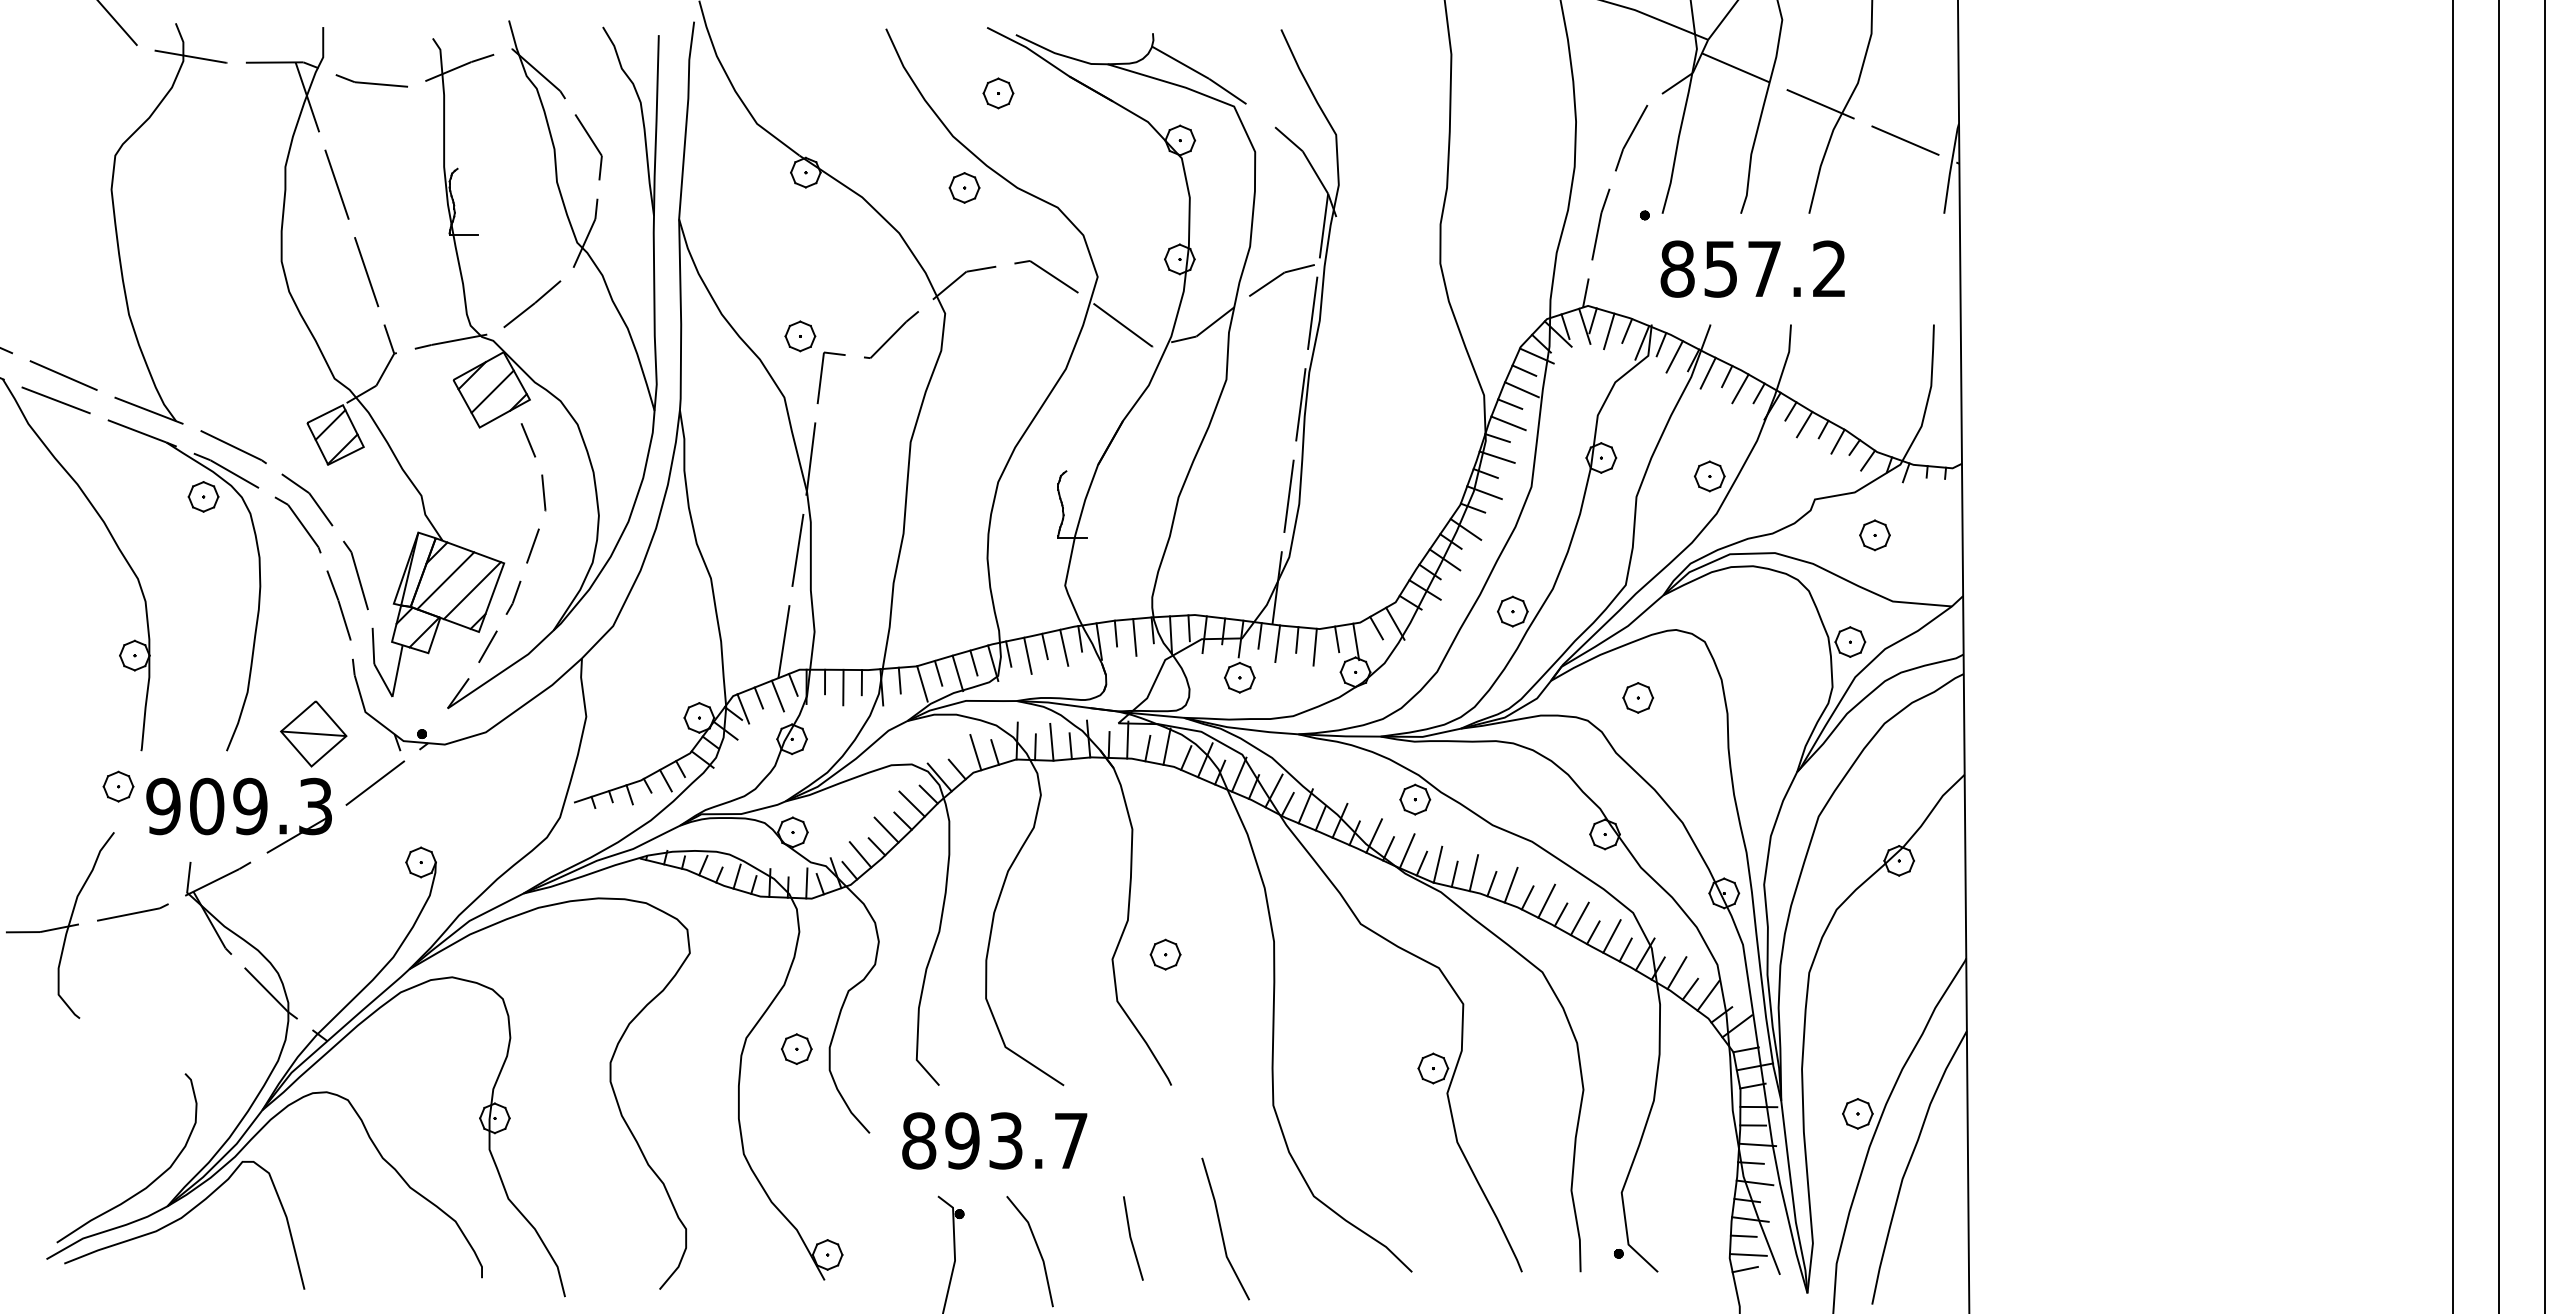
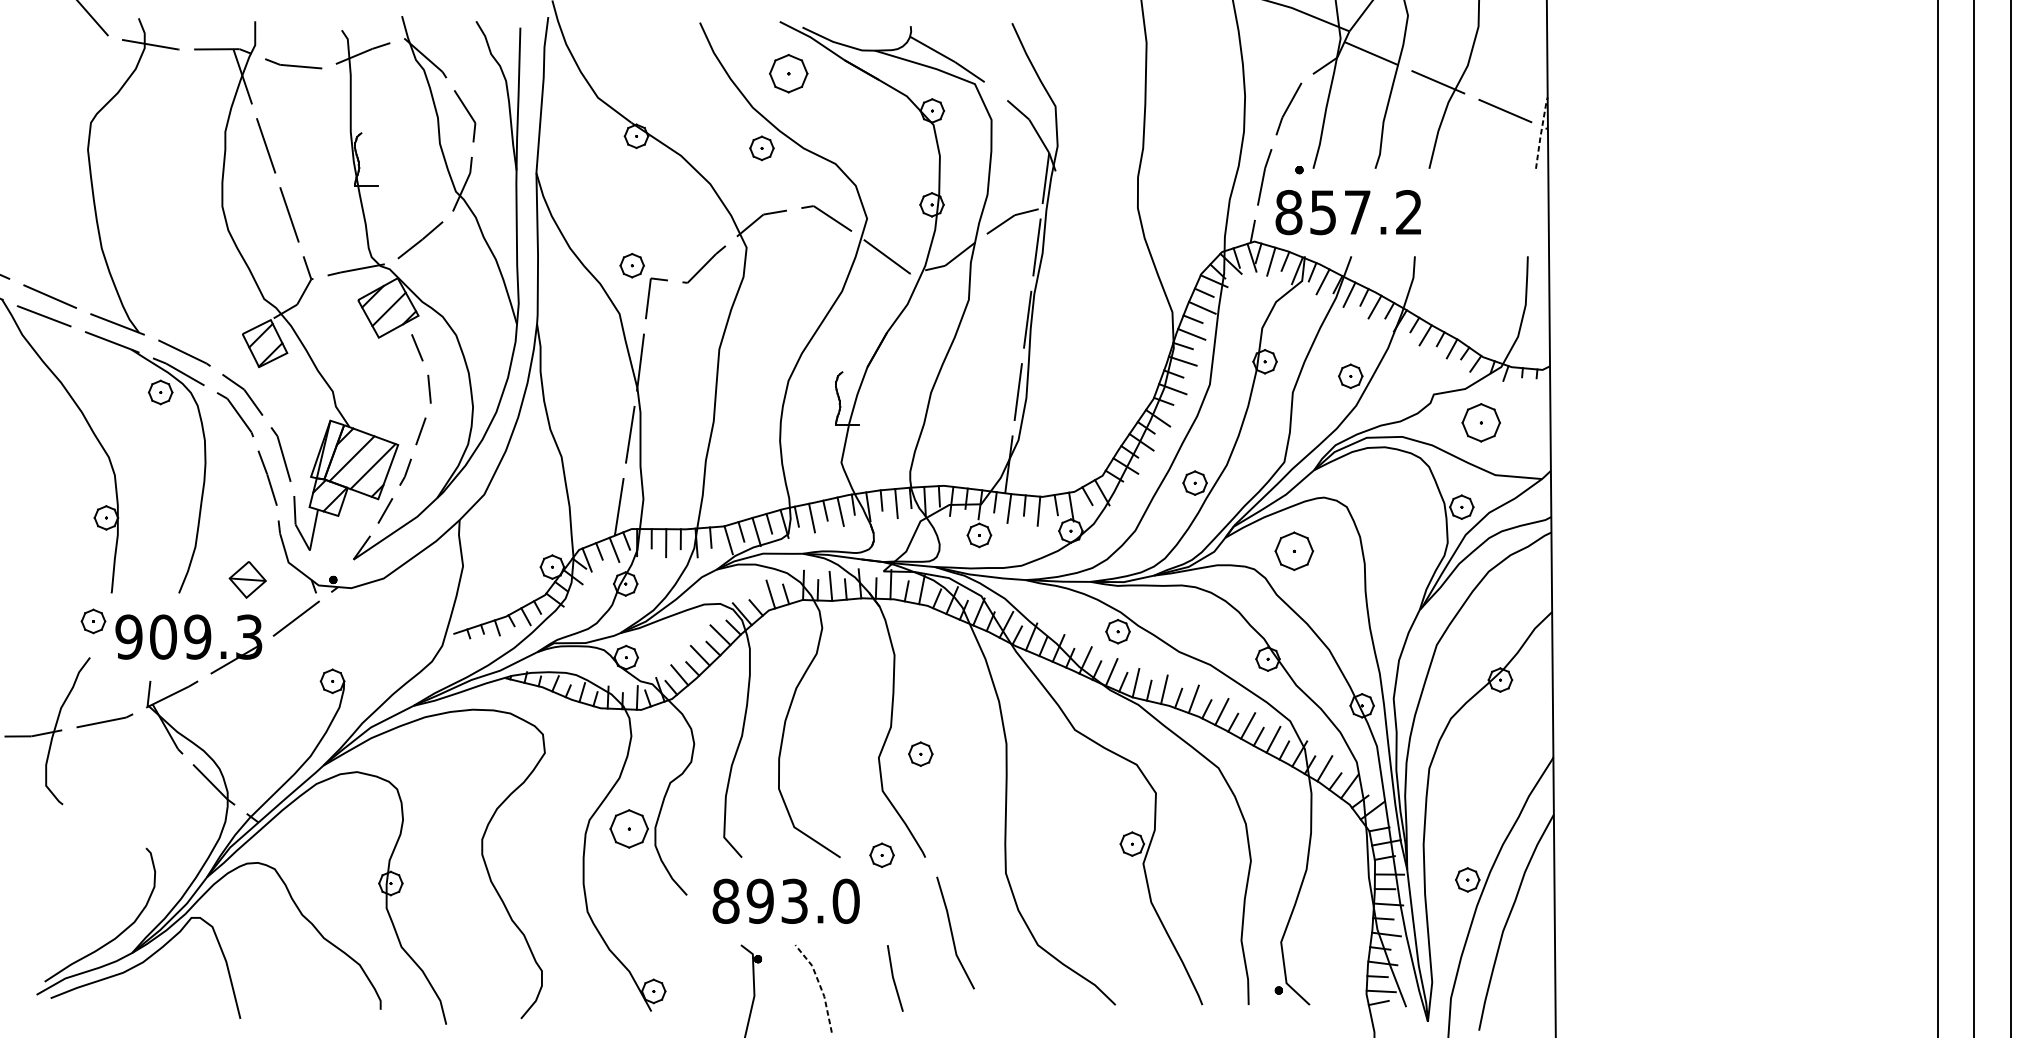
part: (998, 93) -> (788, 73), size x1.6
line: (1950, 168) -> (1540, 133), solid -> dashed
text: (1752, 268) -> (1348, 212), moved
part: (1874, 535) -> (1480, 423), size x1.6
part: (1637, 697) -> (1293, 550), size x1.6
part: (313, 733) -> (247, 579), size x0.7
part: (796, 1048) -> (629, 828), size x1.6
part: (1116, 1082) -> (881, 855), added
text: (1071, 1140) -> (846, 901), 893.7 -> 893.0
line: (1222, 1230) -> (953, 934), moved
line: (1038, 1247) -> (820, 985), solid -> dashed

